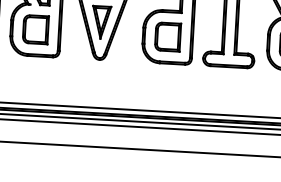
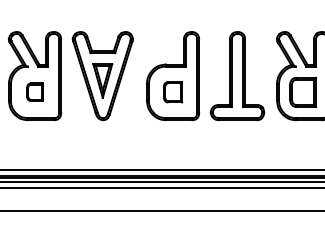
part: (35, 28) -> (34, 91), size x0.6
part: (167, 36) -> (172, 91), size x0.7

